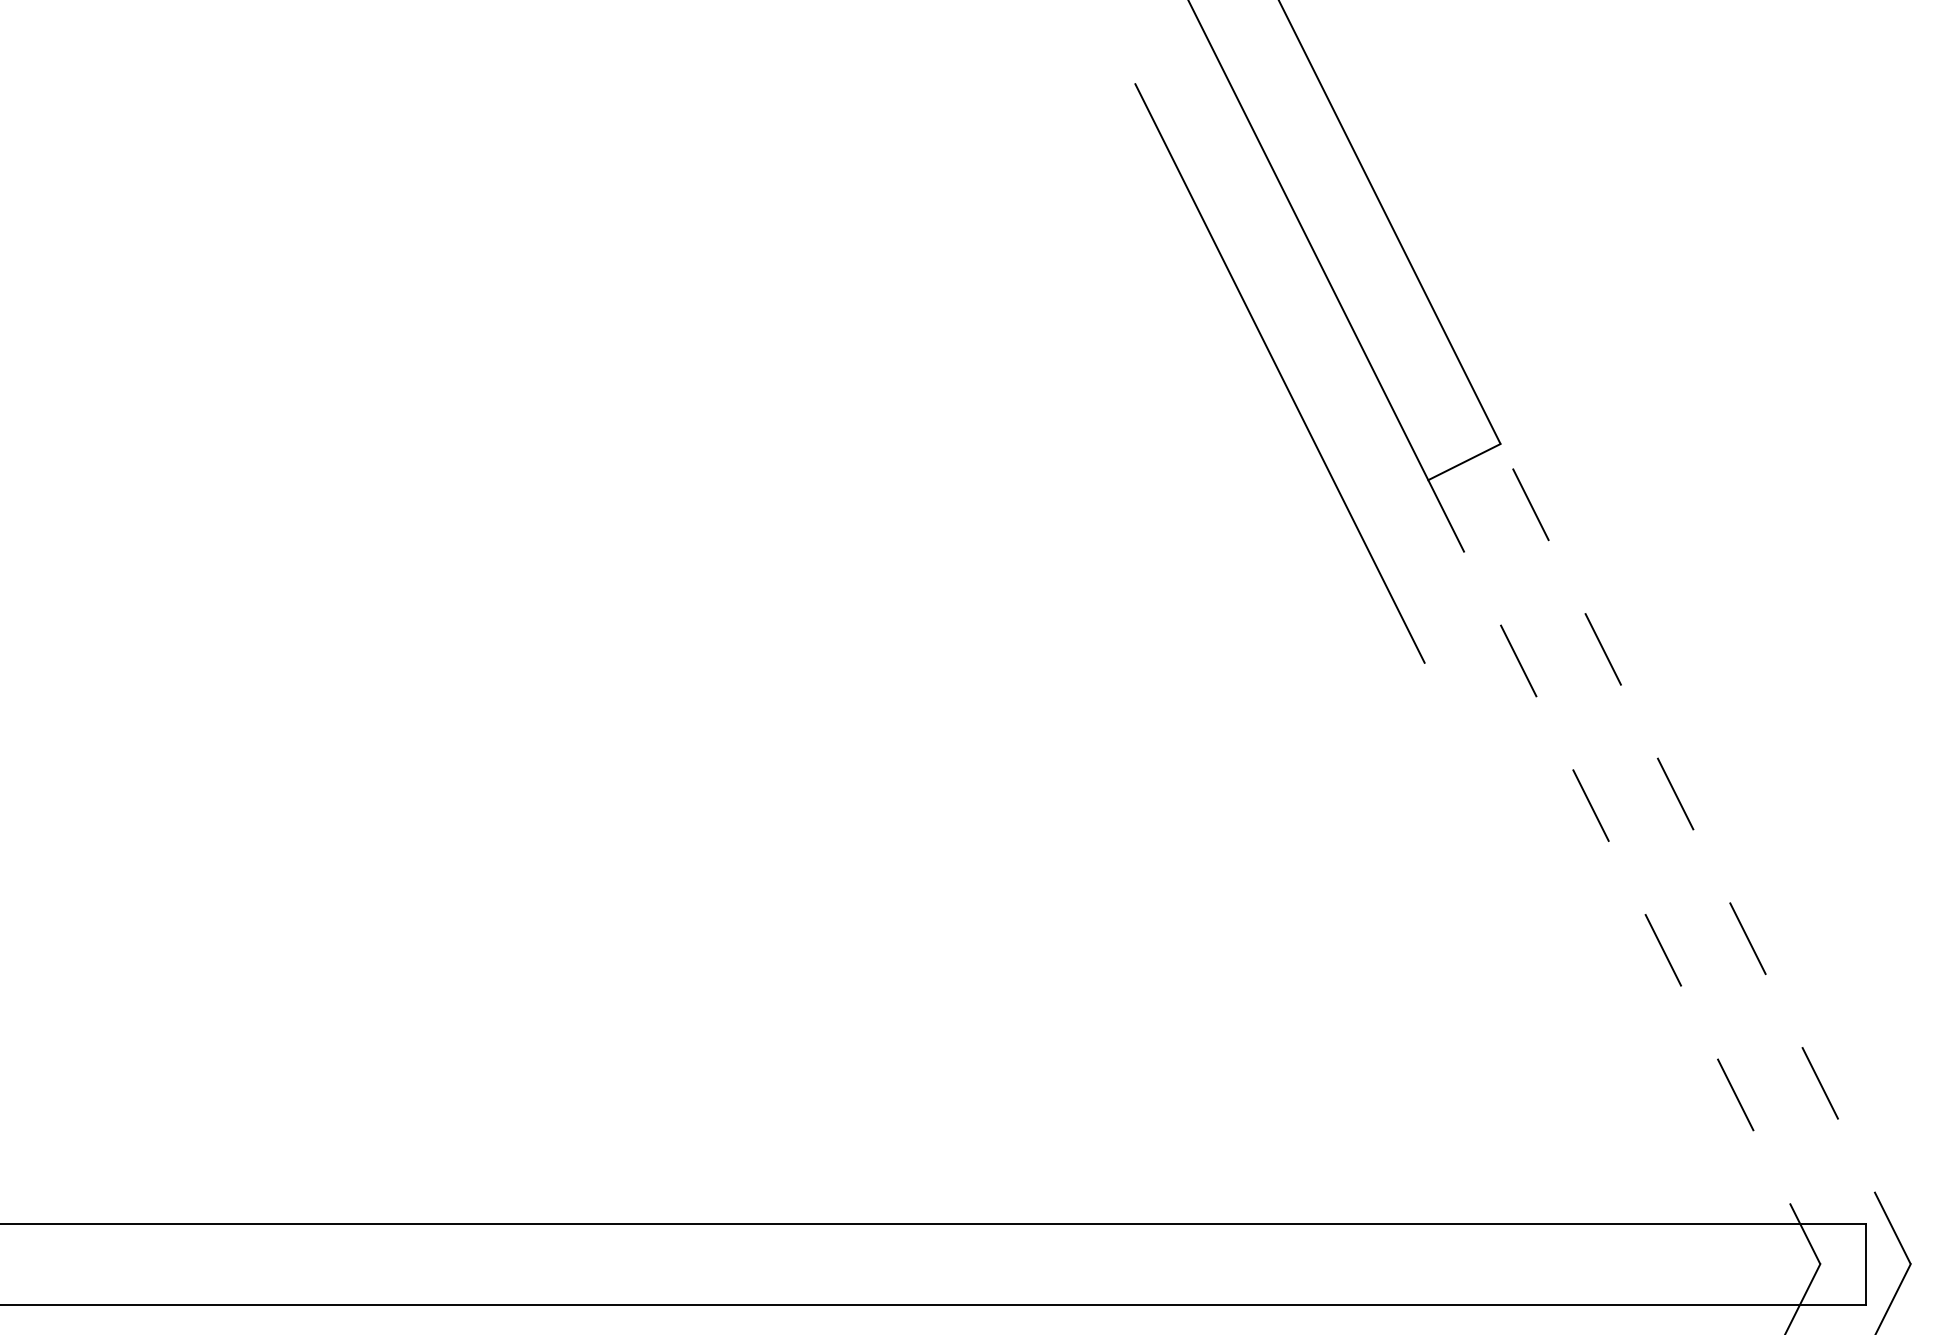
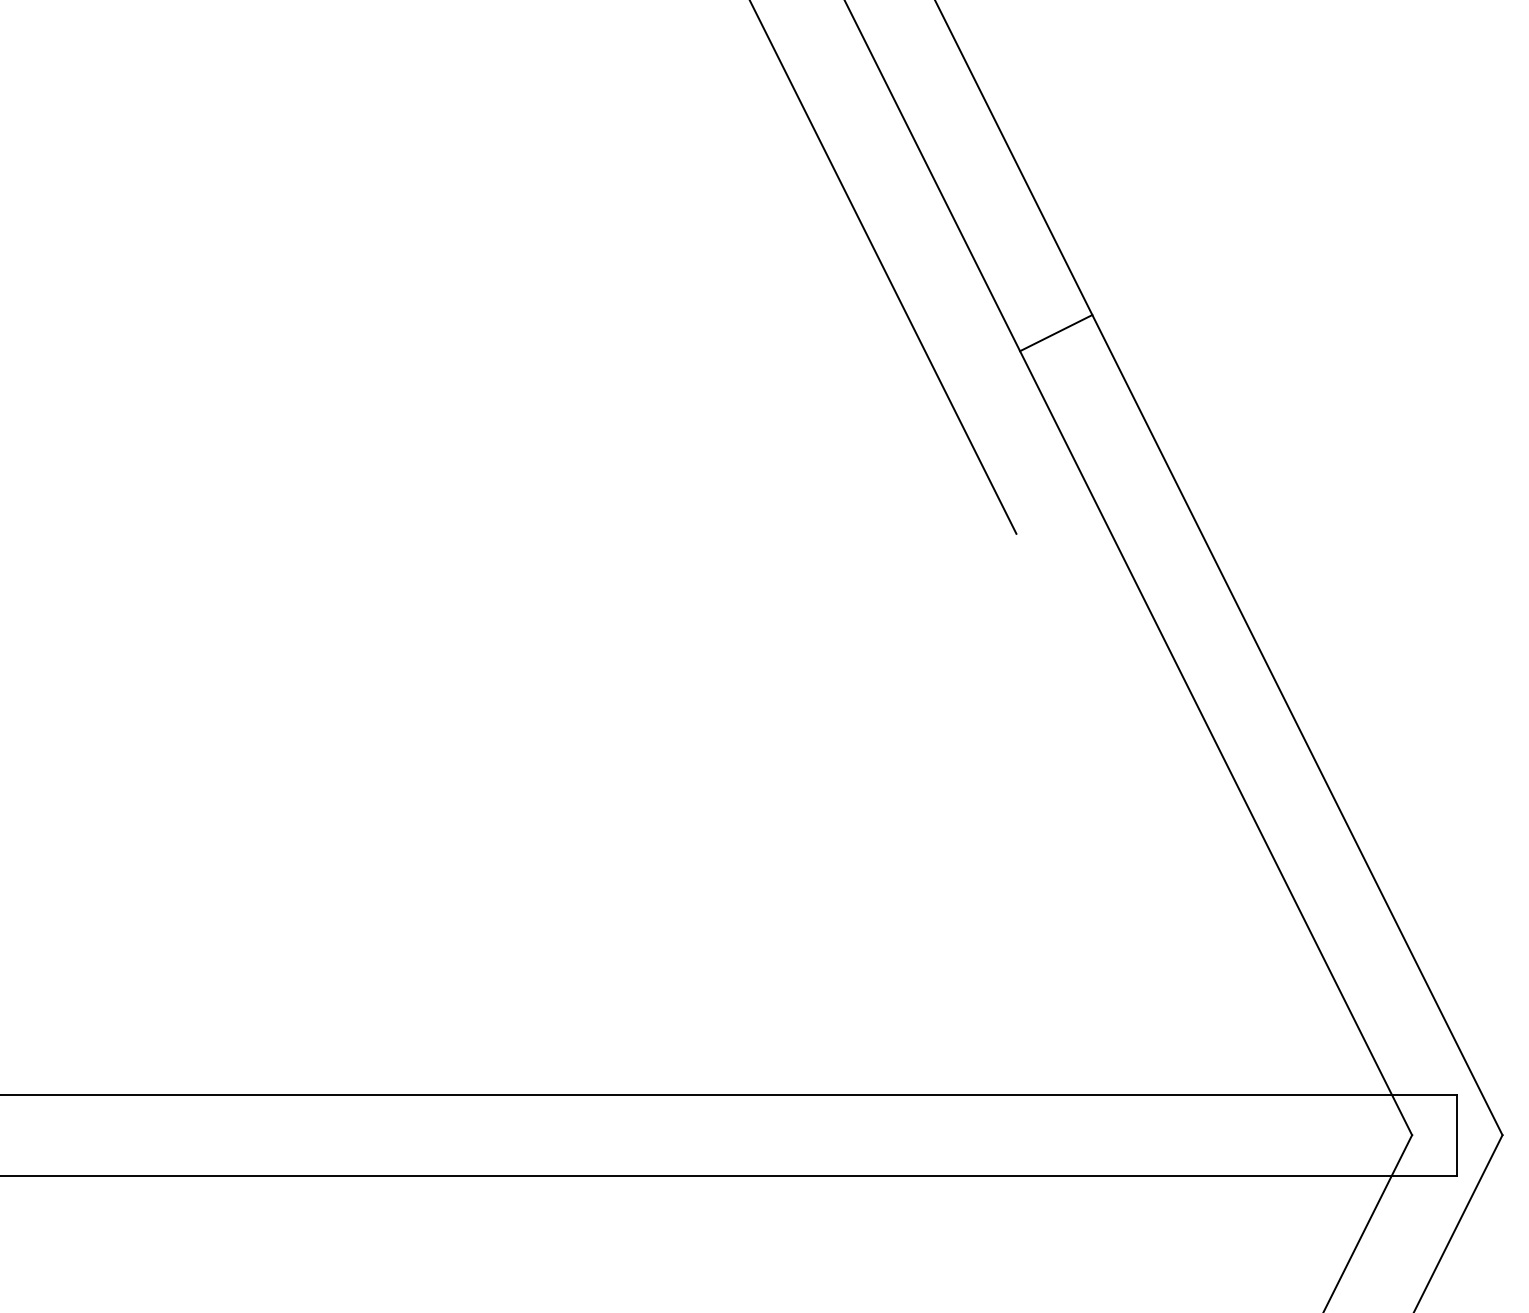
line: (1705, 853) -> (1297, 724), dashed -> solid
line: (1624, 872) -> (1216, 743), dashed -> solid

